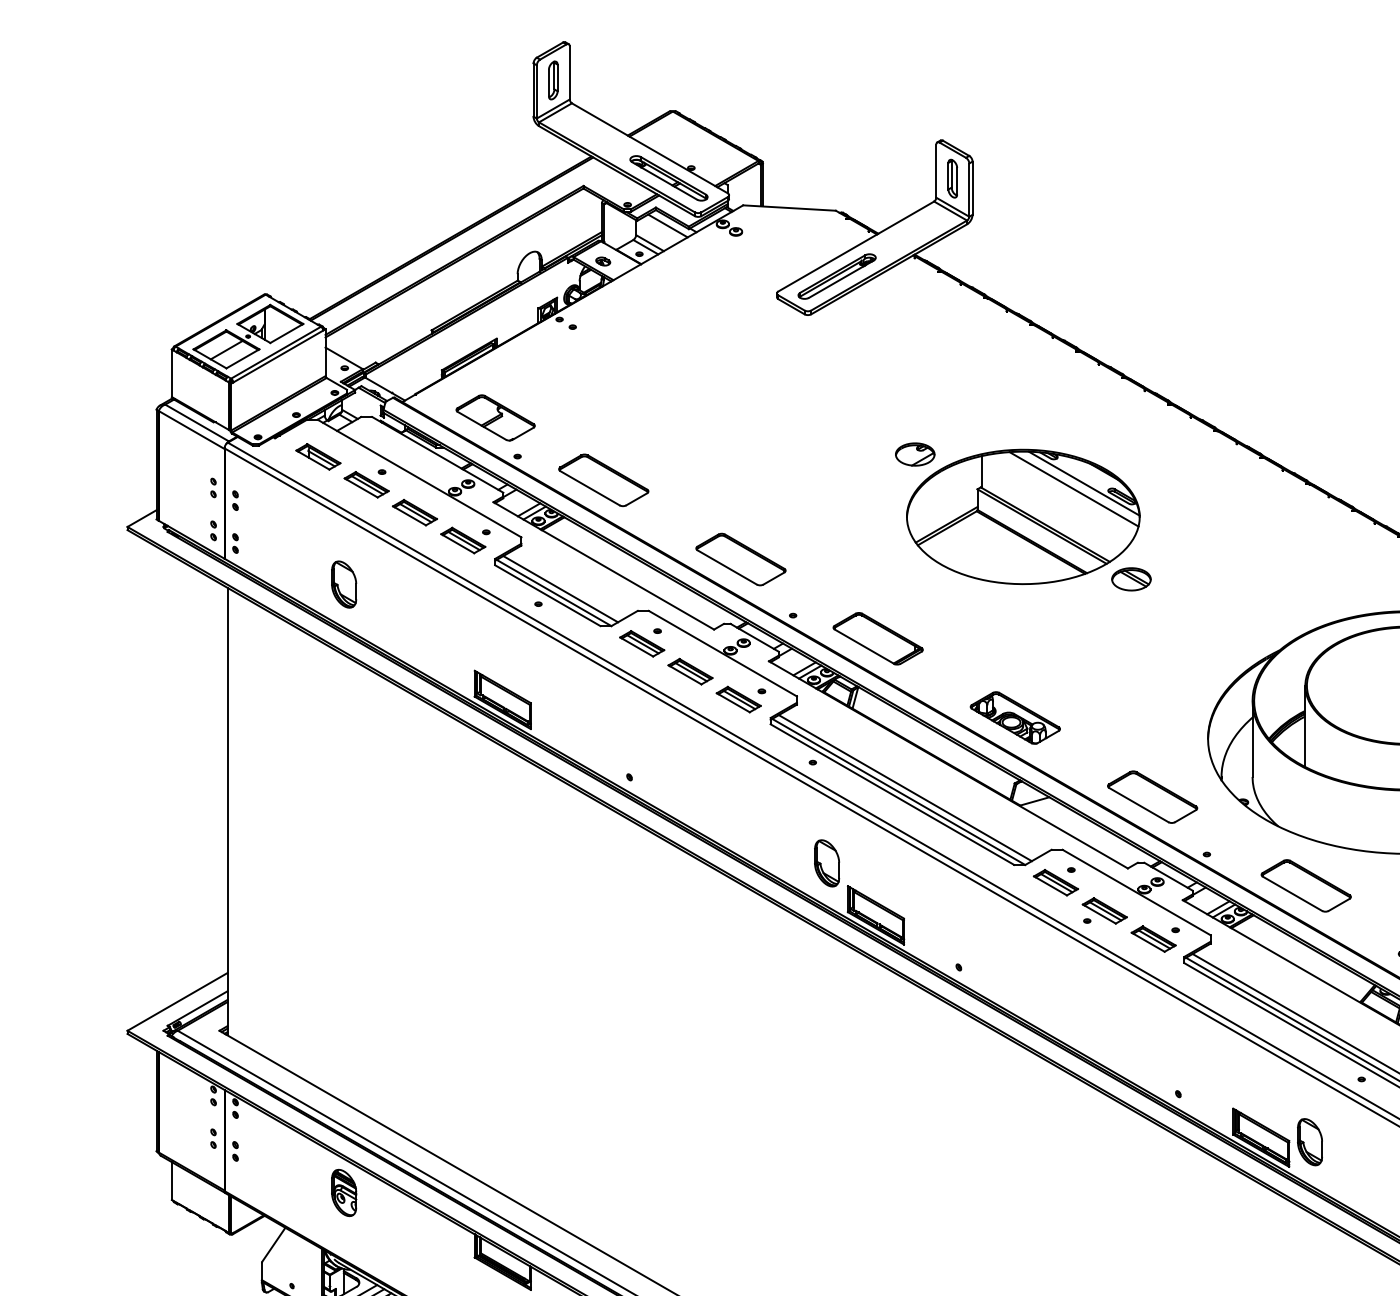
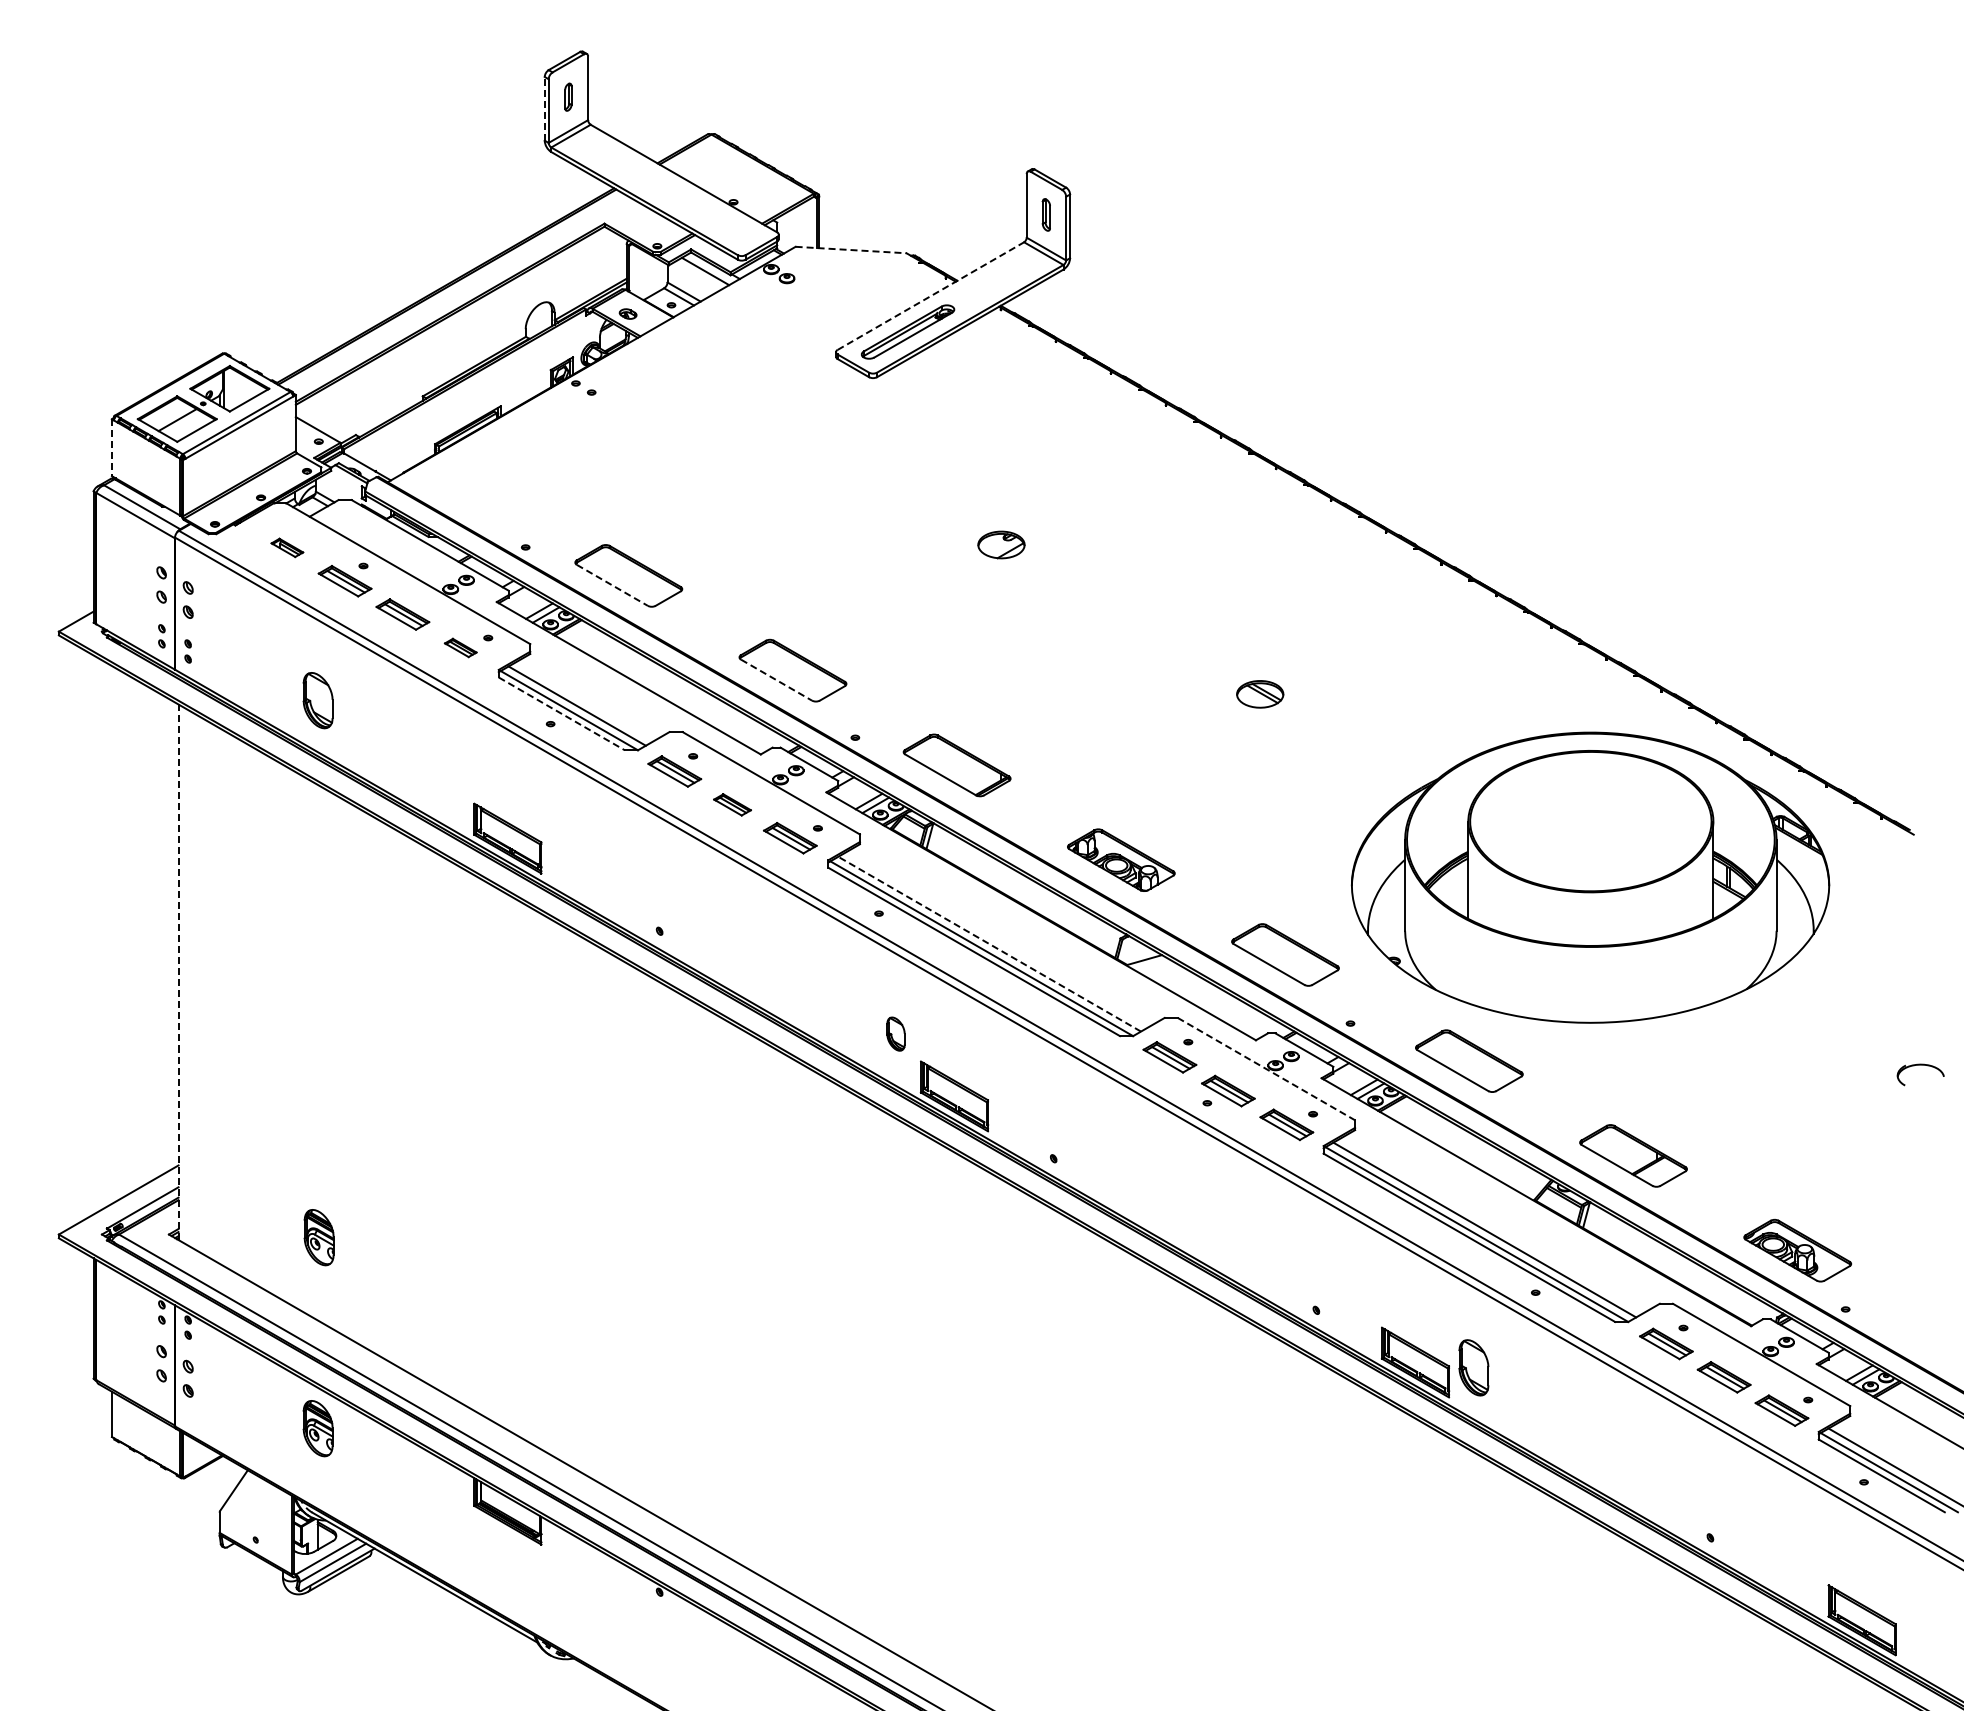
part: (553, 79) -> (568, 96), size x0.6
line: (533, 89) -> (544, 108), solid -> dashed
part: (668, 178) -> (706, 214), removed
part: (952, 178) -> (1046, 214), size x0.7
line: (789, 208) -> (851, 250), solid -> dashed
line: (855, 246) -> (930, 296), solid -> dashed
line: (171, 373) -> (111, 448), solid -> dashed
part: (495, 418) -> (499, 501), removed
part: (318, 456) -> (287, 547), size x0.6
part: (213, 487) -> (161, 584), size x1.6
line: (590, 488) -> (612, 585), solid -> dashed
part: (234, 500) -> (187, 600), size x1.6
part: (1023, 516) -> (1130, 619), removed
part: (463, 540) -> (460, 647), size x0.6
line: (727, 567) -> (776, 680), solid -> dashed
line: (547, 595) -> (561, 713), solid -> dashed
part: (690, 671) -> (732, 804), size x0.7
line: (905, 788) -> (989, 944), solid -> dashed
line: (227, 811) -> (178, 972), solid -> dashed
part: (826, 862) -> (895, 1033), size x0.6
line: (1136, 892) -> (1266, 1069), solid -> dashed
part: (344, 1033) -> (318, 1237), added
part: (213, 1138) -> (161, 1363), size x1.6
part: (234, 1151) -> (187, 1378), size x1.6

